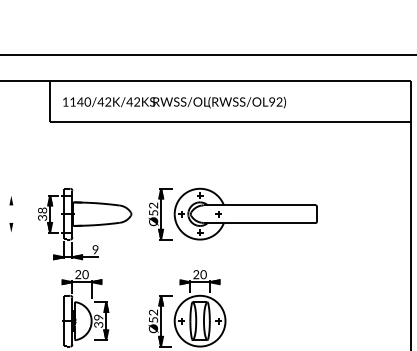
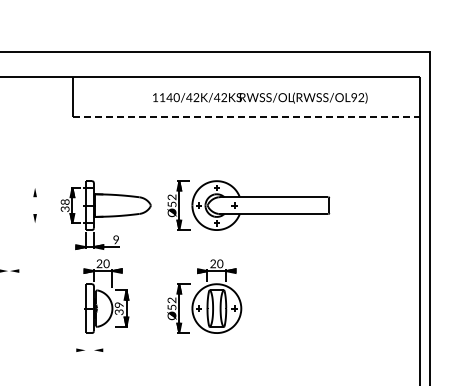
text: (174, 101) -> (260, 97), moved
line: (230, 121) -> (246, 116), solid -> dashed

